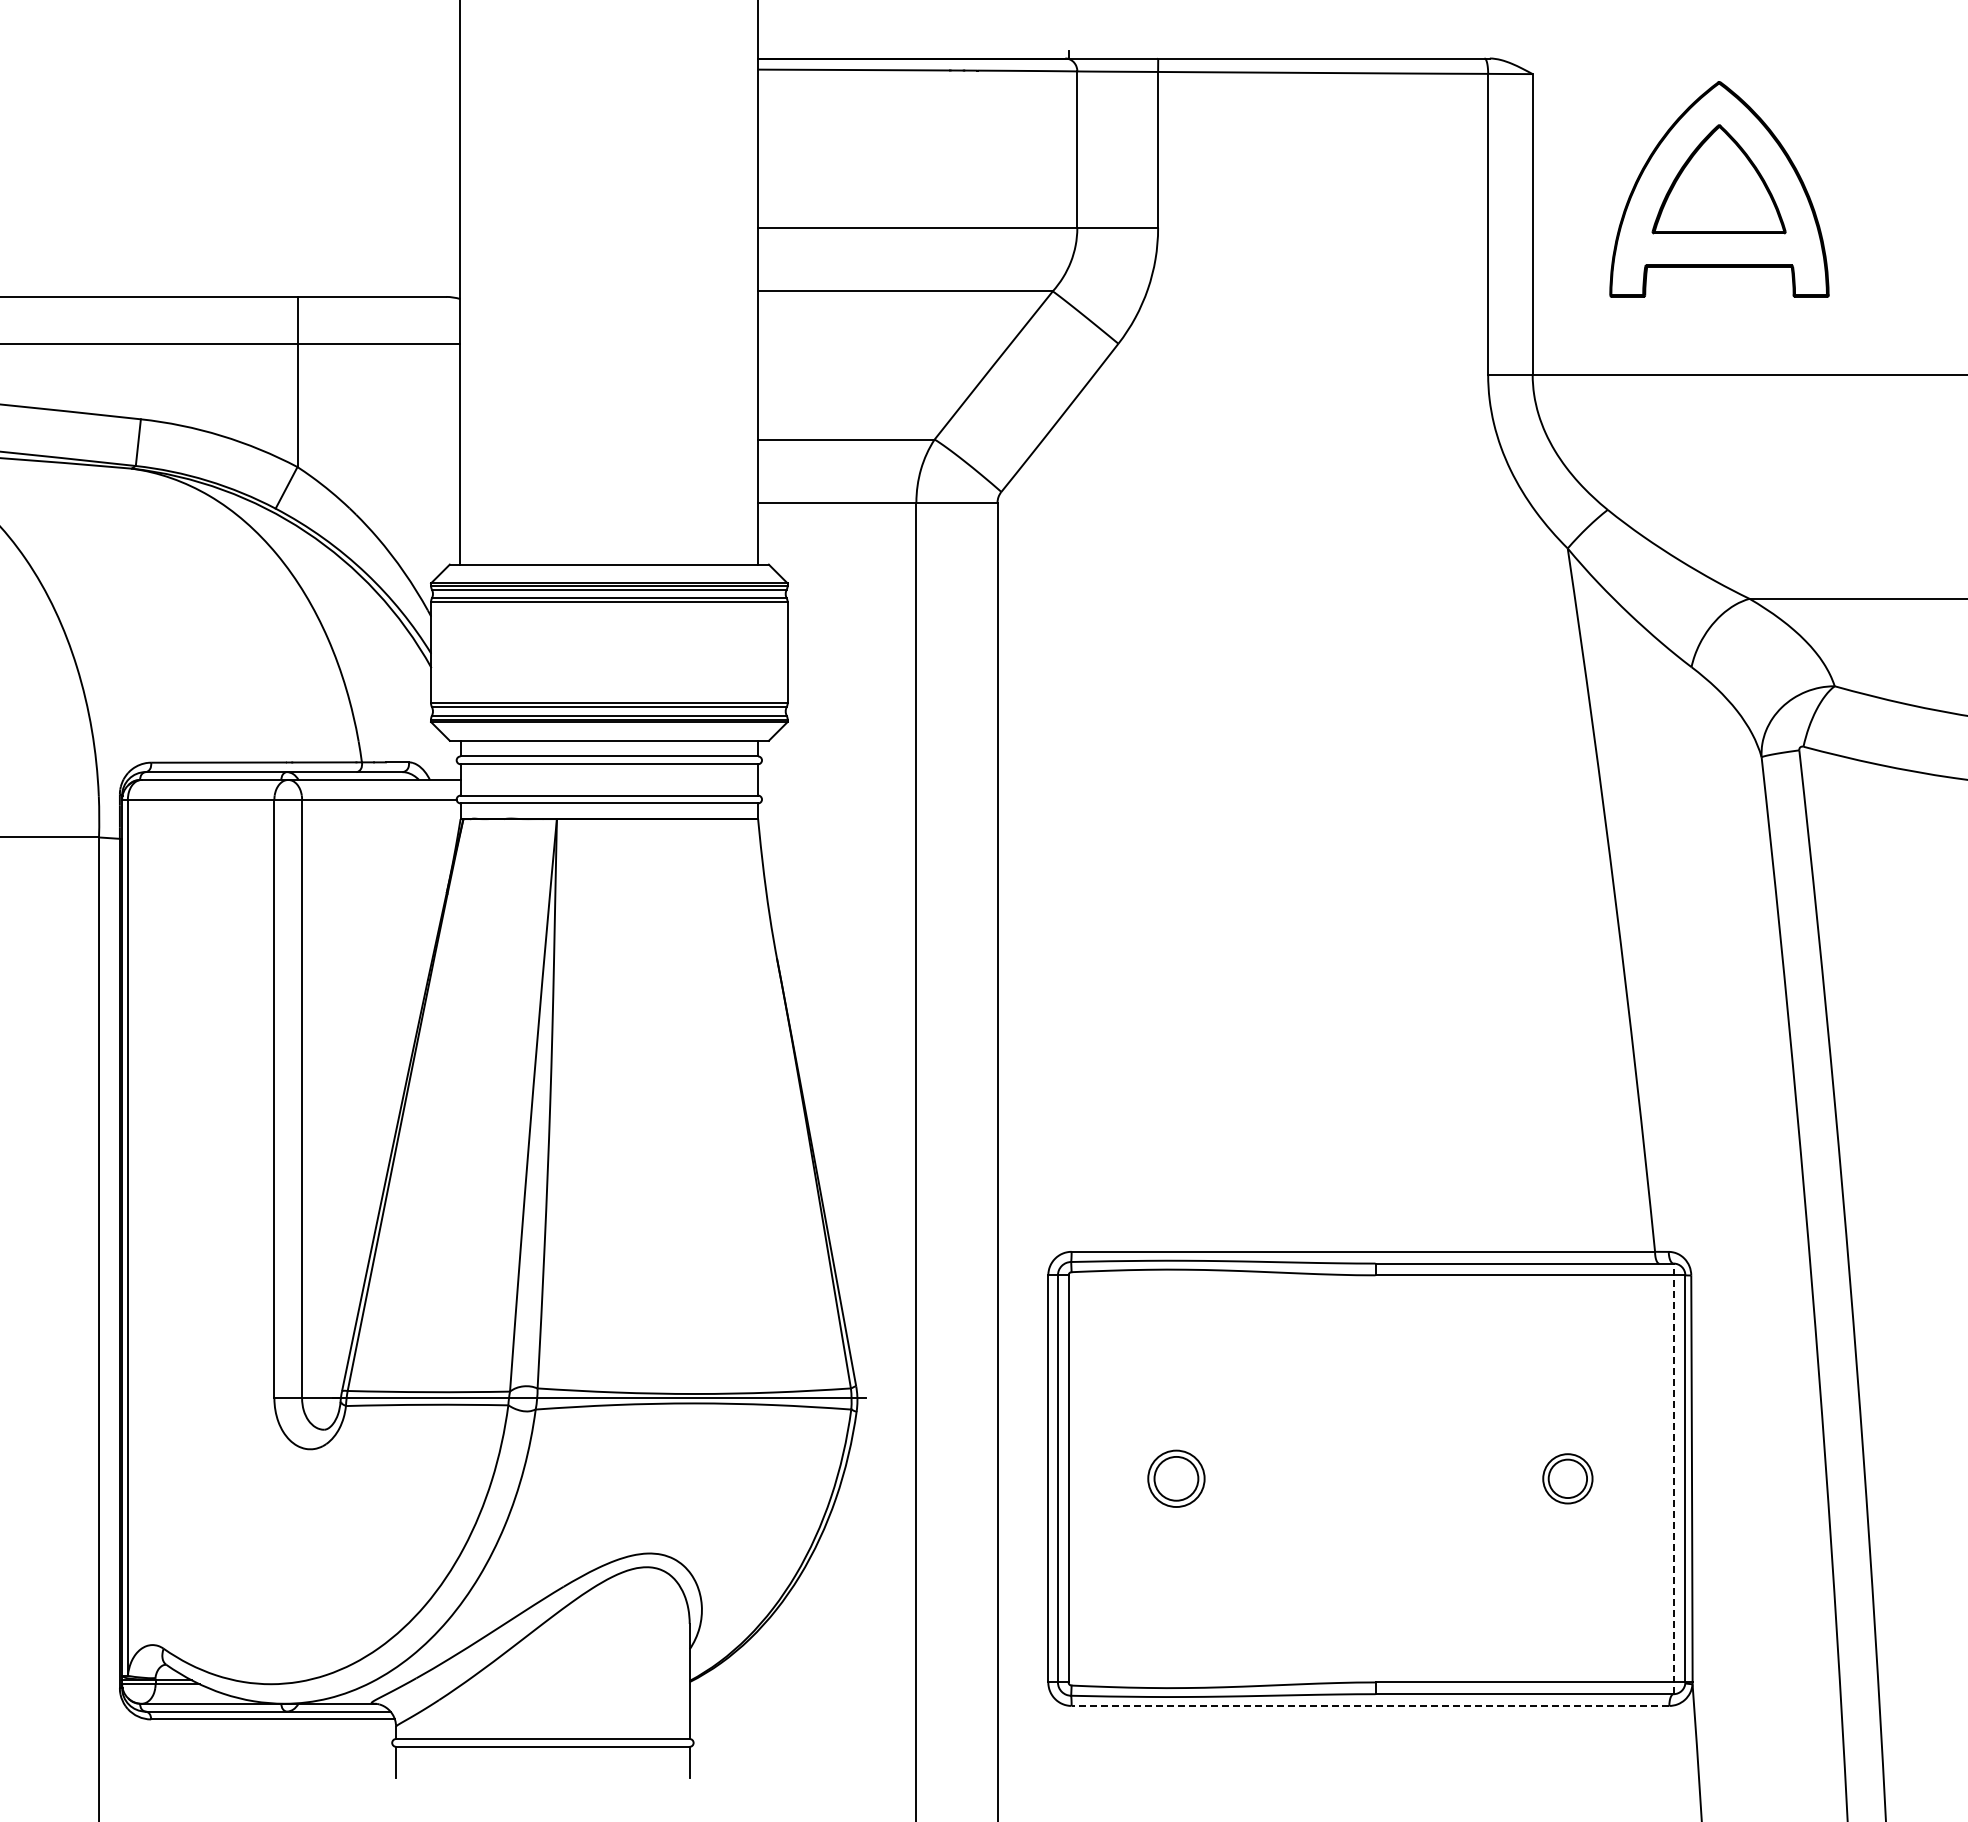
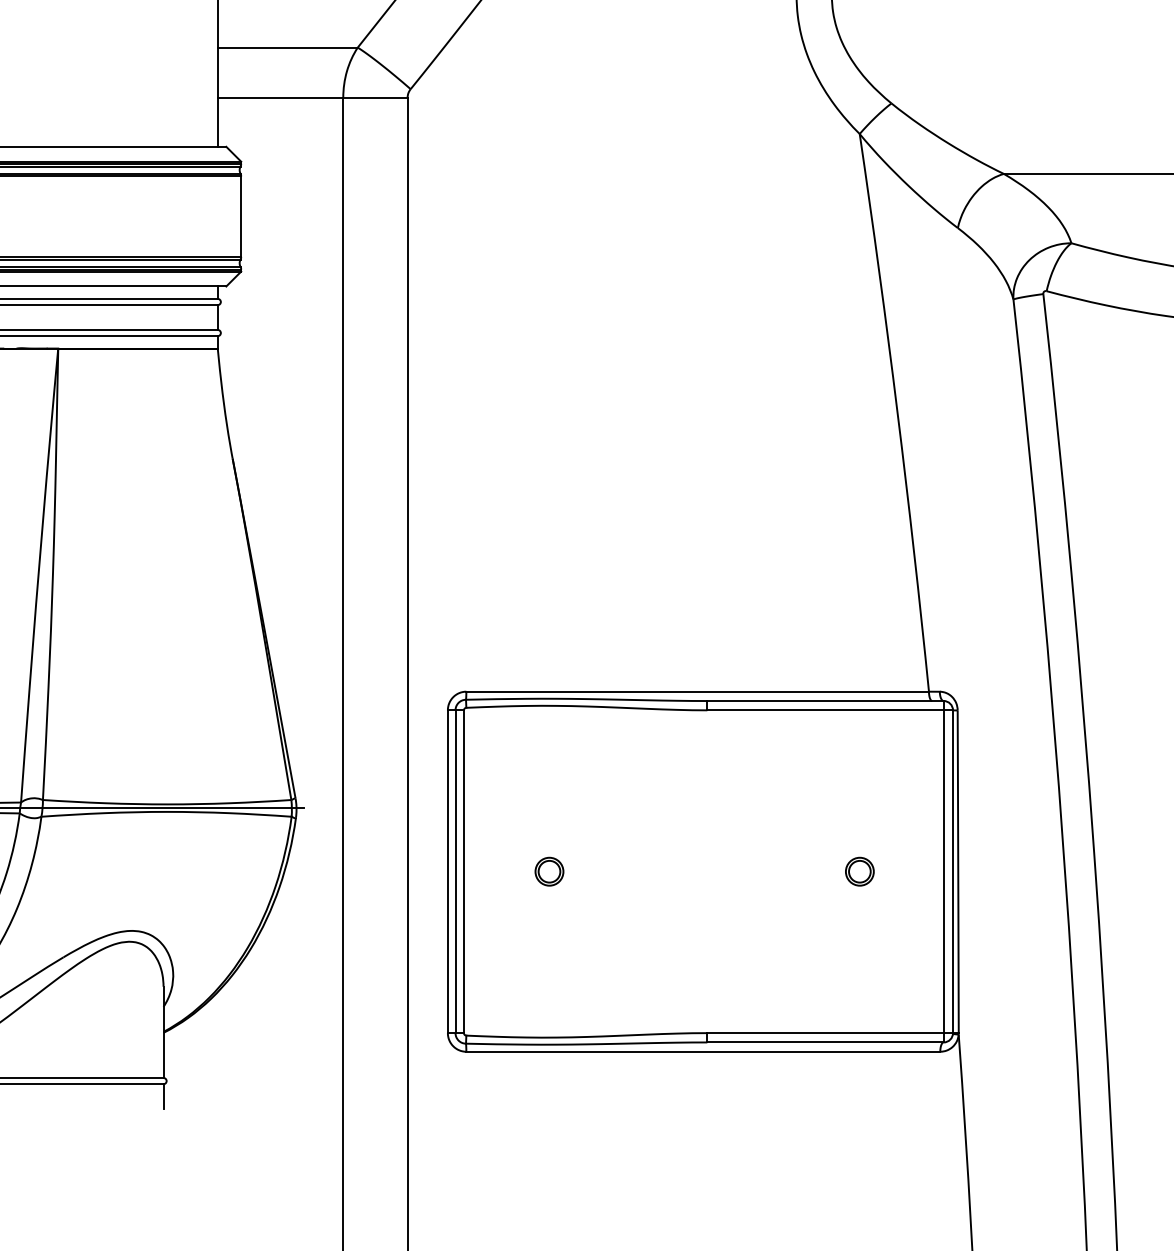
part: (1176, 1478) -> (549, 871), size x0.62
part: (1567, 1478) -> (859, 871), size x0.71
line: (1673, 1478) -> (943, 871), dashed -> solid
line: (1370, 1705) -> (703, 1051), dashed -> solid

